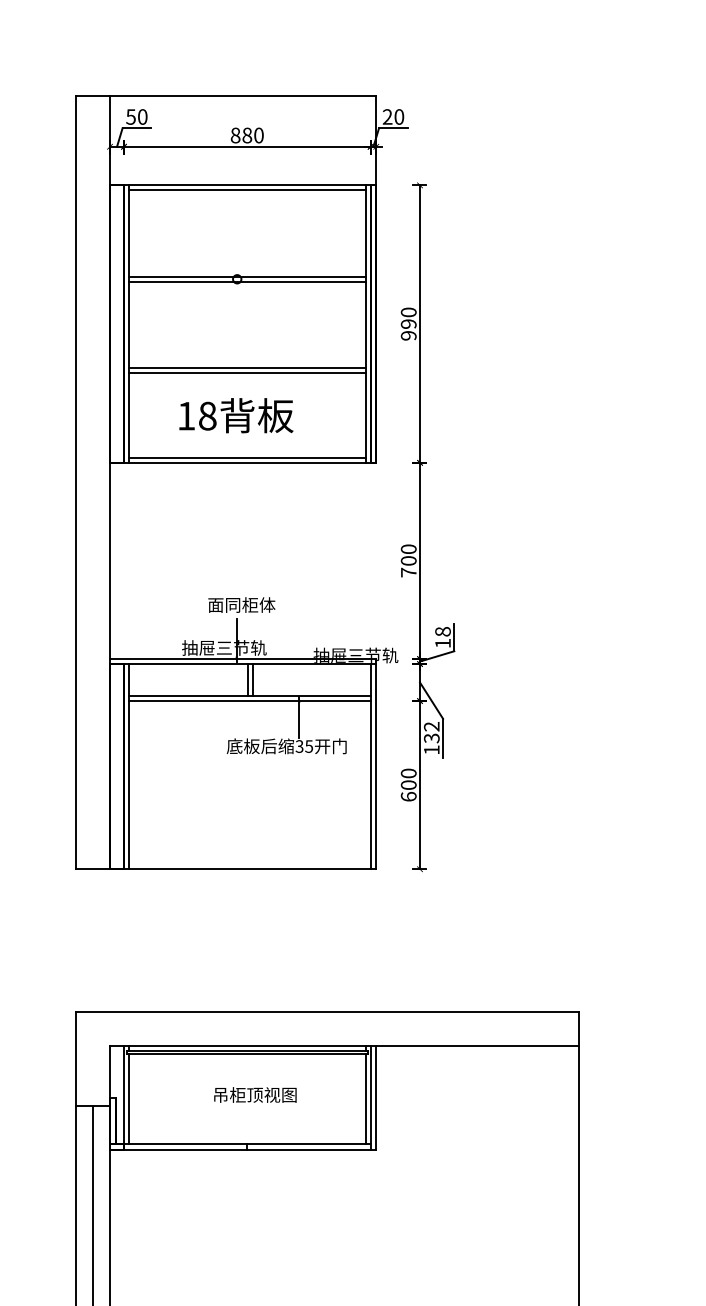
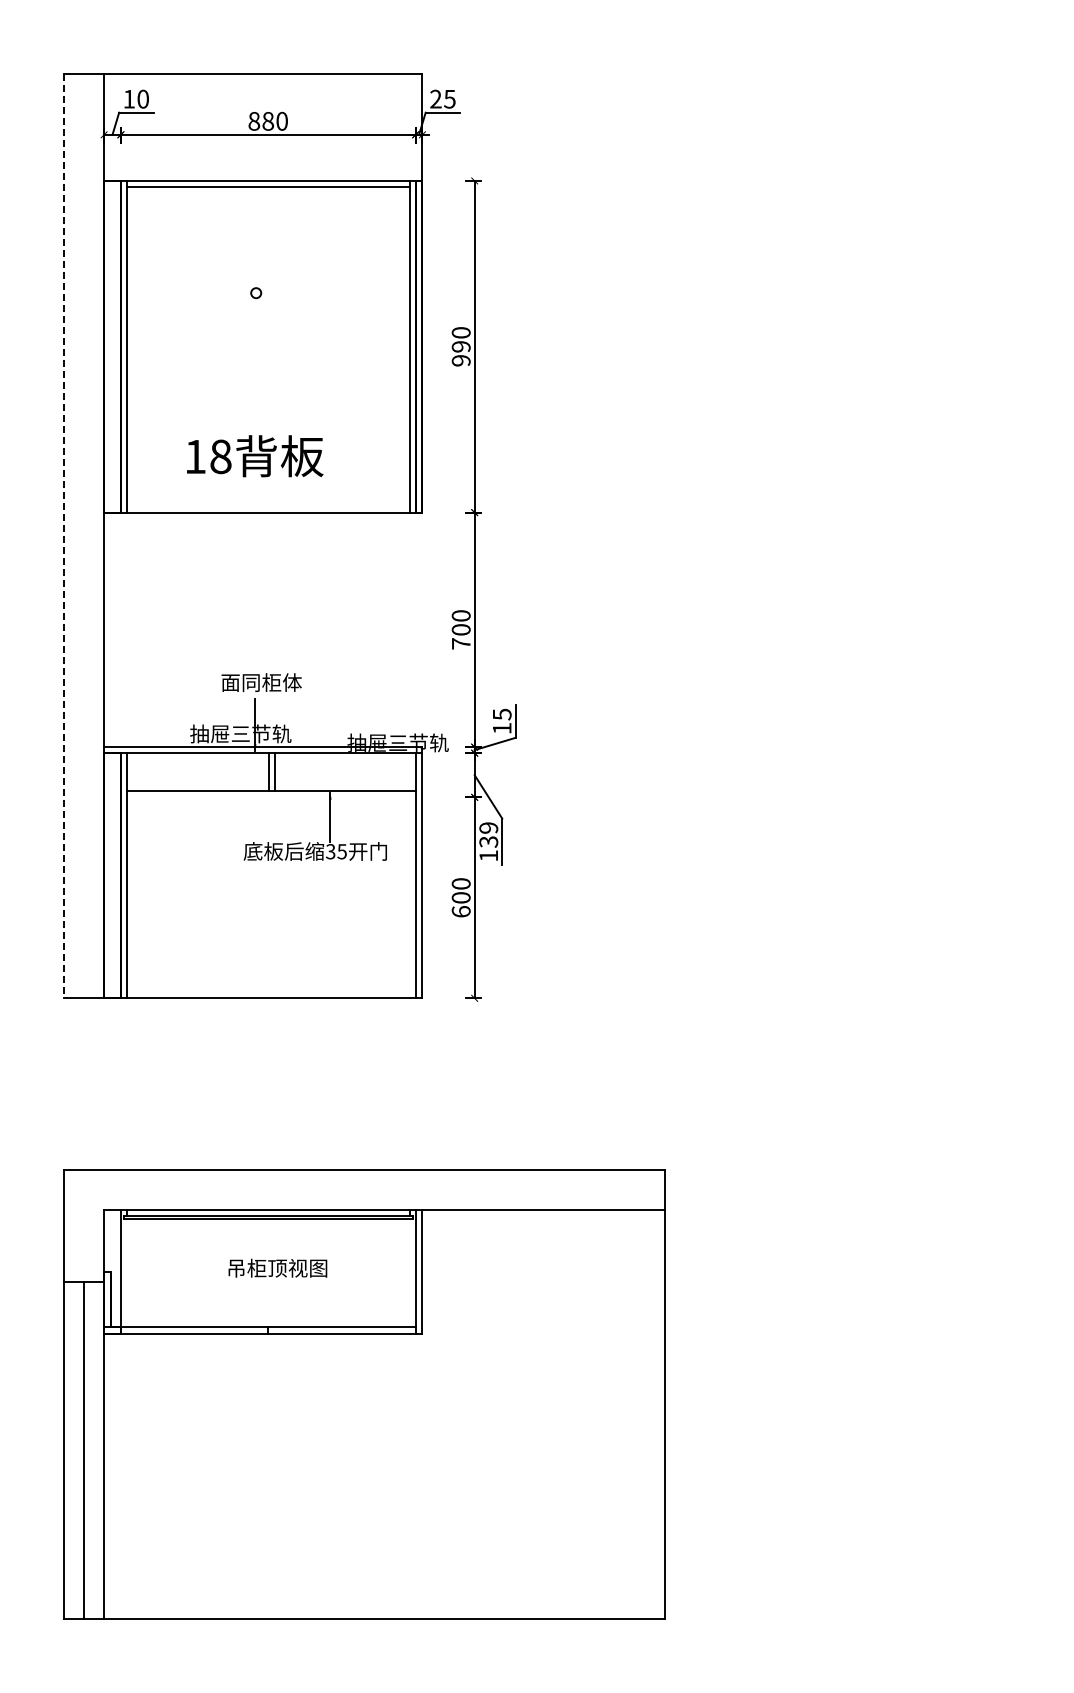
text: (398, 116) -> (449, 98), 20 -> 25
text: (130, 117) -> (128, 99), 50 -> 10
line: (246, 277) -> (267, 290), removed
line: (246, 282) -> (267, 296), removed
line: (246, 368) -> (267, 399), removed
line: (246, 373) -> (267, 405), removed
line: (246, 457) -> (267, 506), removed
line: (76, 482) -> (63, 536), solid -> dashed
text: (442, 631) -> (501, 714), 18 -> 15
line: (250, 701) -> (271, 797), removed
text: (431, 726) -> (488, 827), 132 -> 139
line: (128, 1098) -> (126, 1272), removed
line: (365, 1098) -> (409, 1272), removed

